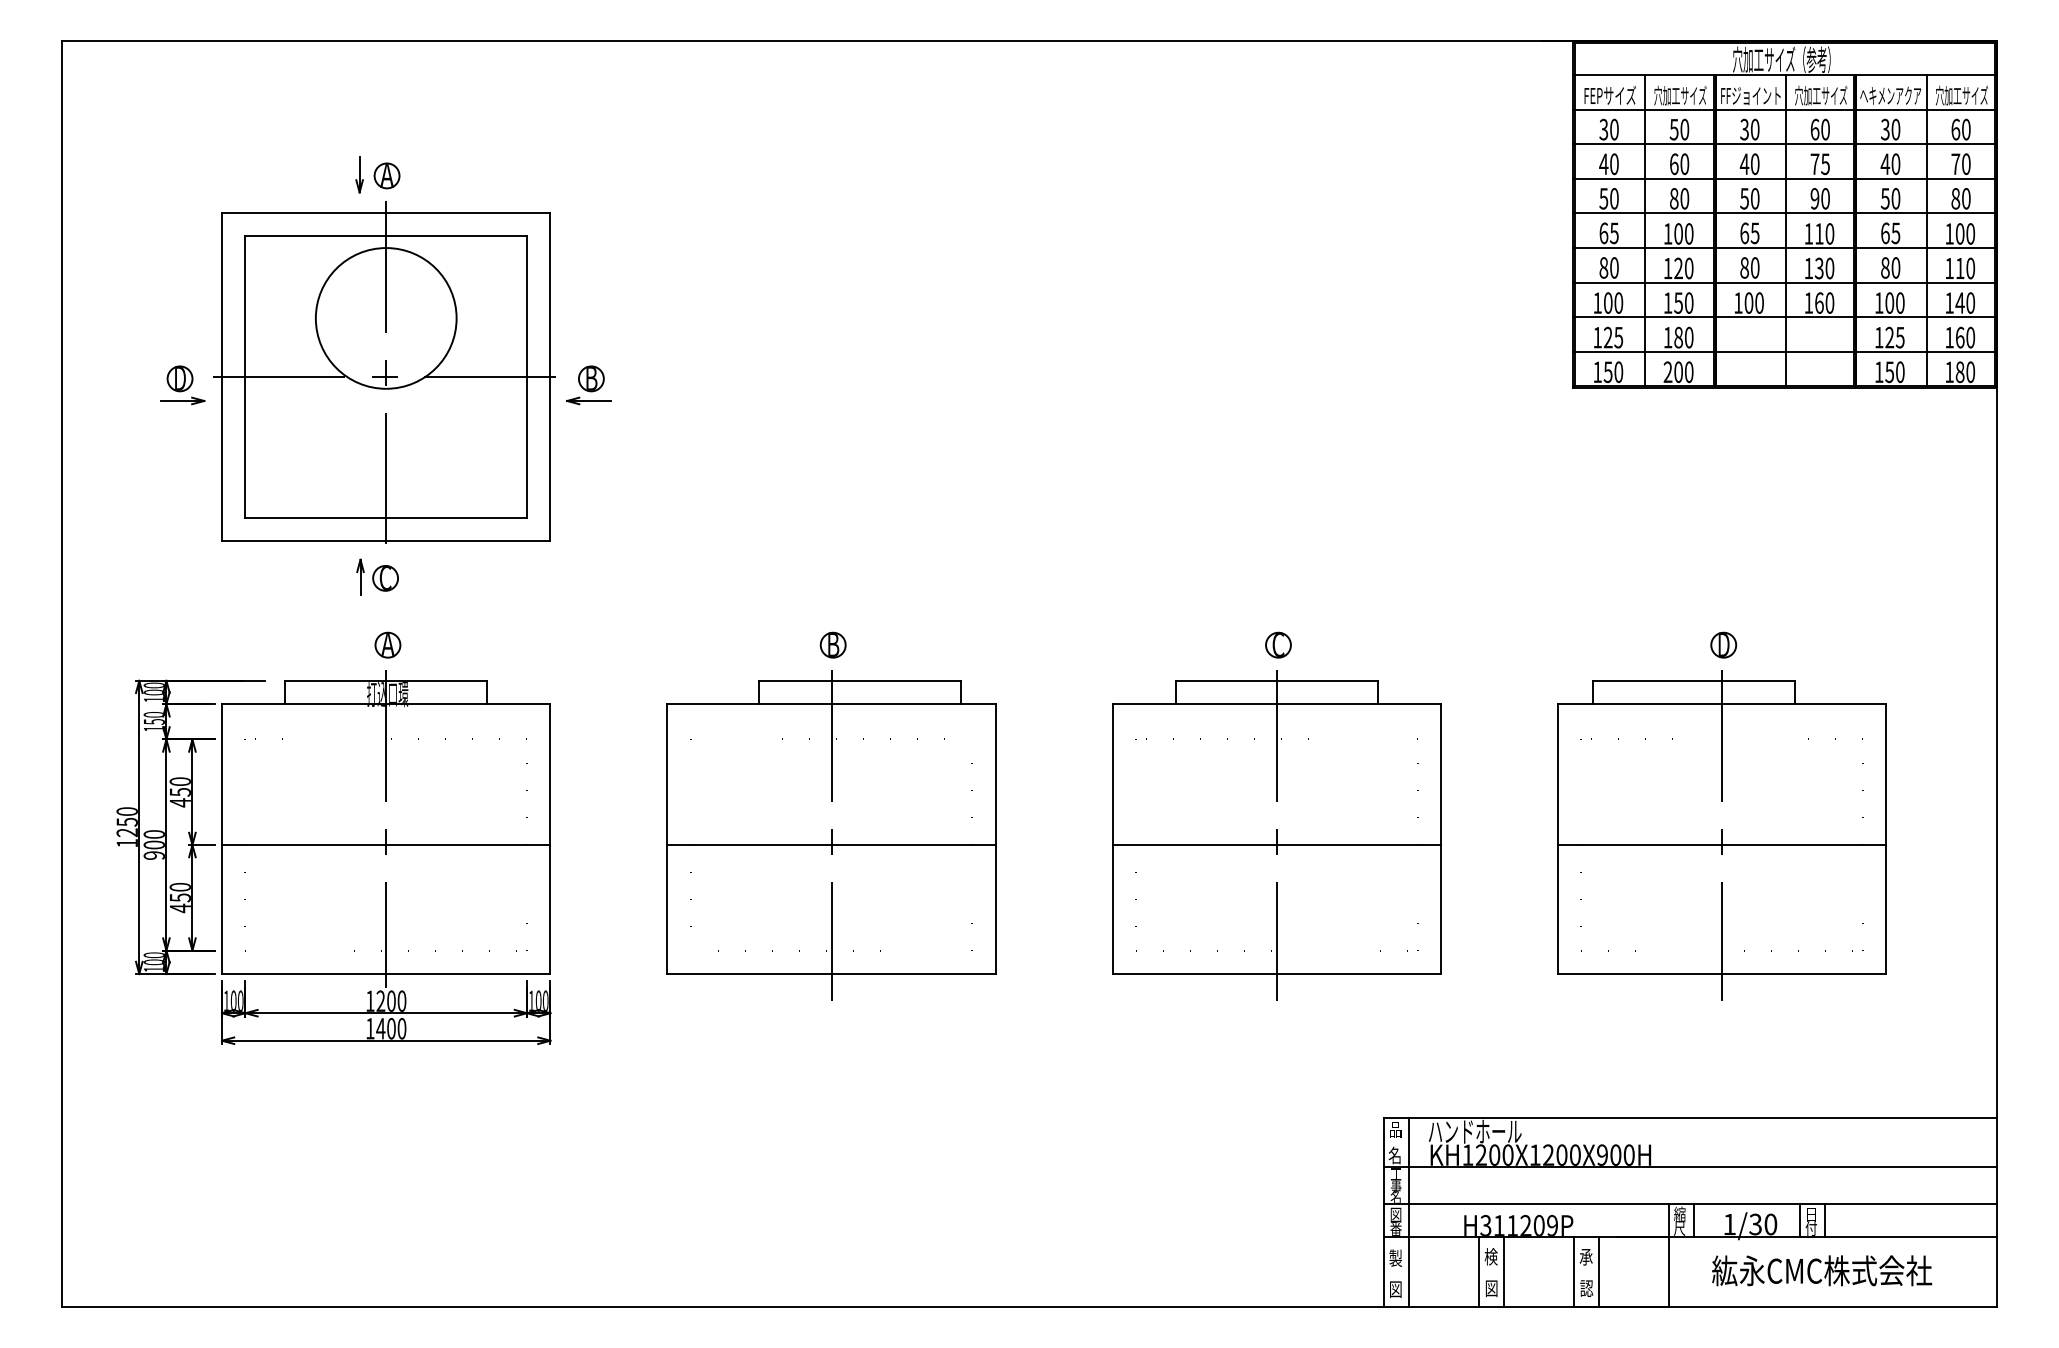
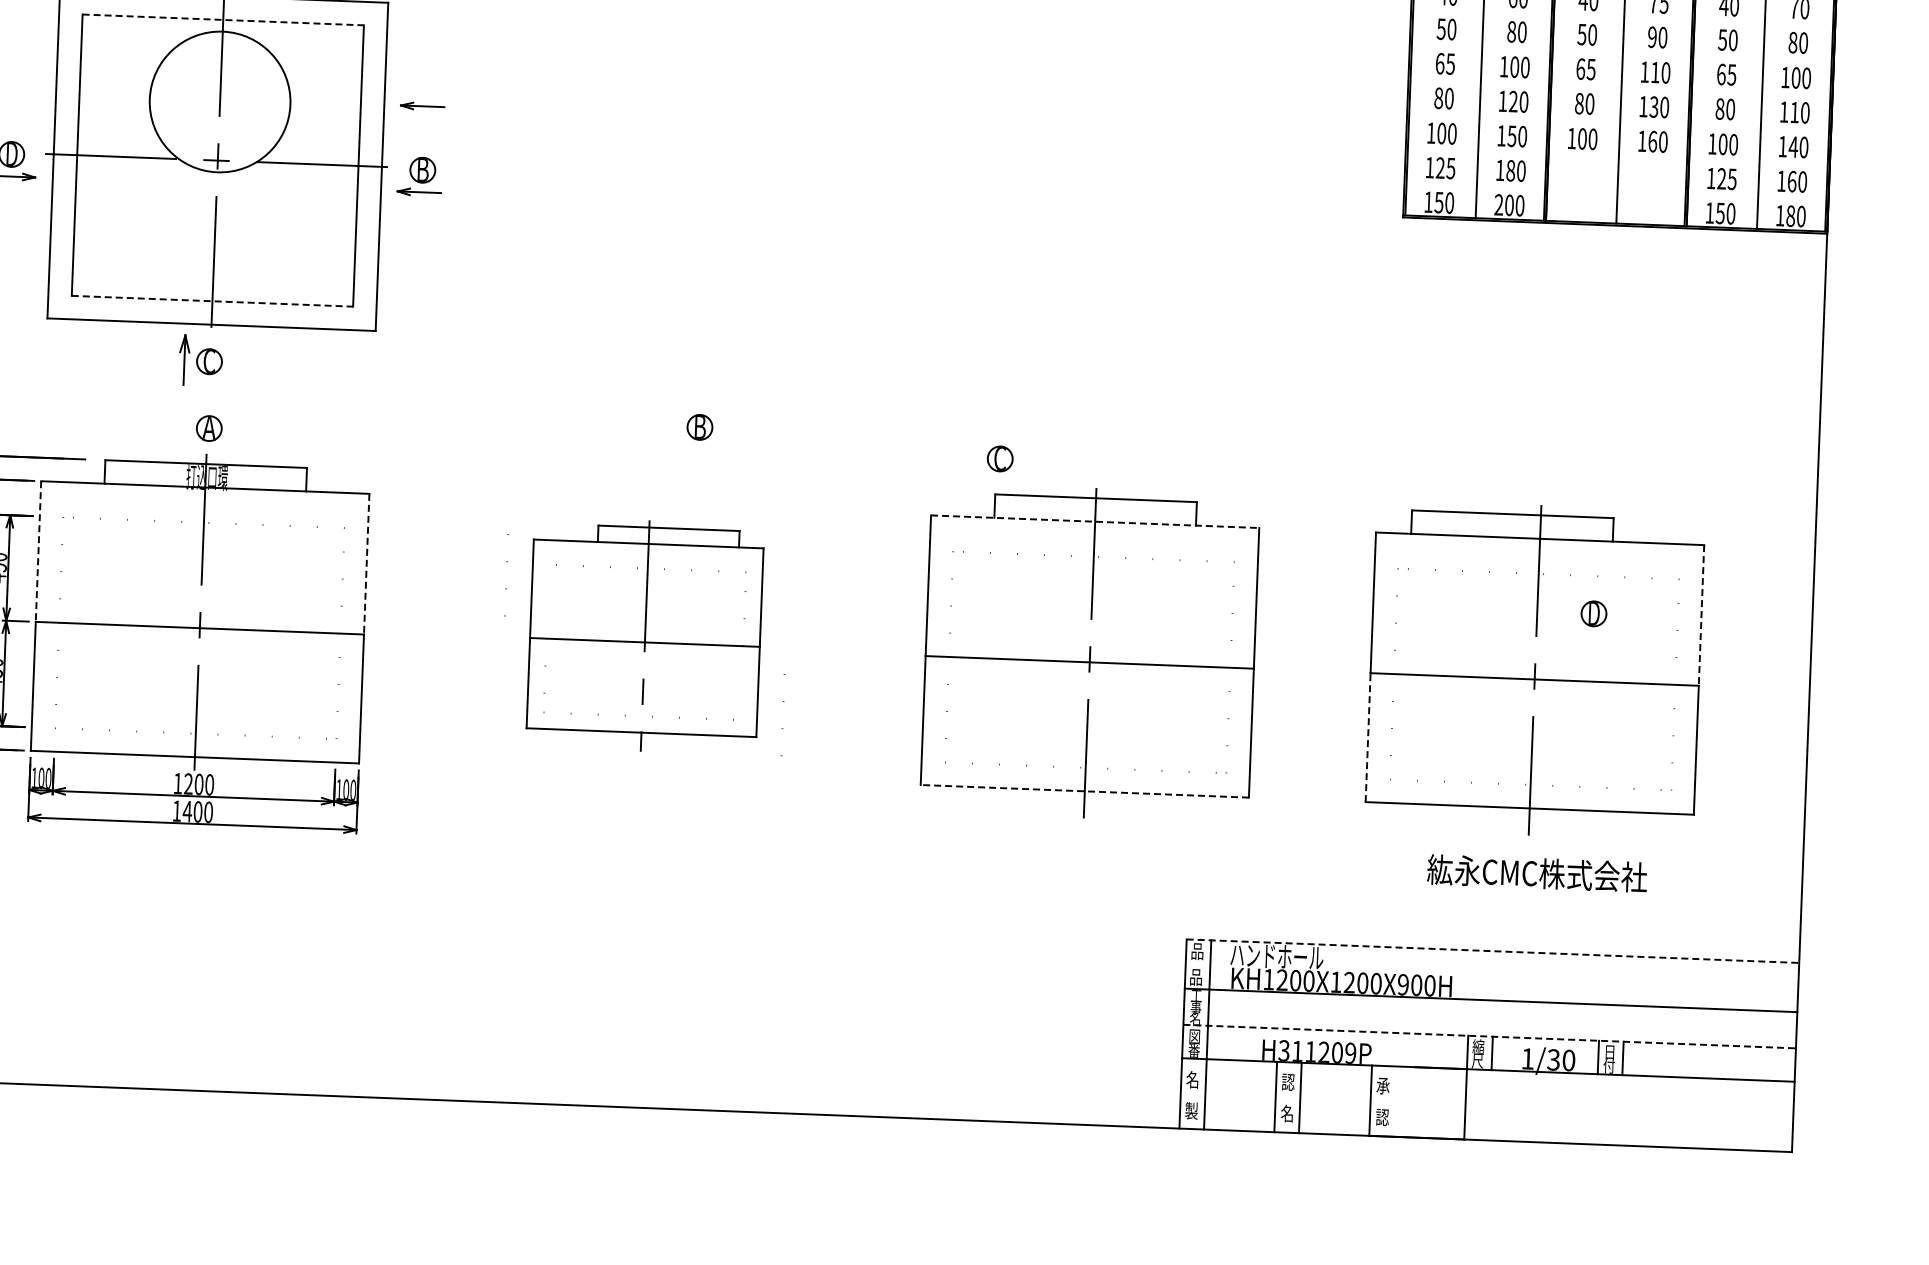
line: (1784, 178) -> (1622, 15), removed
line: (1784, 213) -> (1621, 50), removed
line: (386, 236) -> (223, 20), solid -> dashed
line: (1784, 248) -> (1620, 85), removed
line: (1784, 282) -> (1618, 119), removed
part: (588, 314) -> (422, 105), added
line: (1784, 317) -> (1617, 154), removed
line: (1784, 351) -> (1616, 188), removed
line: (386, 517) -> (212, 300), solid -> dashed
part: (360, 576) -> (184, 358), size x1.4
part: (832, 644) -> (699, 426), moved
part: (1278, 644) -> (1000, 458), moved
part: (1723, 644) -> (1593, 613), moved
line: (1277, 704) -> (1095, 521), solid -> dashed
line: (222, 775) -> (38, 552), solid -> dashed
line: (550, 775) -> (366, 565), solid -> dashed
line: (1886, 775) -> (1701, 616), solid -> dashed
part: (831, 835) -> (645, 635), size x0.7
line: (1557, 909) -> (1367, 737), solid -> dashed
line: (1276, 974) -> (1084, 791), solid -> dashed
line: (1691, 1118) -> (1493, 951), solid -> dashed
text: (1394, 1155) -> (1195, 977), 名 -> 品
line: (1691, 1203) -> (1490, 1036), solid -> dashed
text: (1490, 1256) -> (1287, 1081), 検 -> 認
text: (1395, 1257) -> (1192, 1079), 製 -> 名
text: (1822, 1270) -> (1537, 873), moved
line: (1598, 1272) -> (1394, 1101), removed
text: (1395, 1288) -> (1191, 1110), 図 -> 製
text: (1491, 1288) -> (1287, 1113), 図 -> 名

